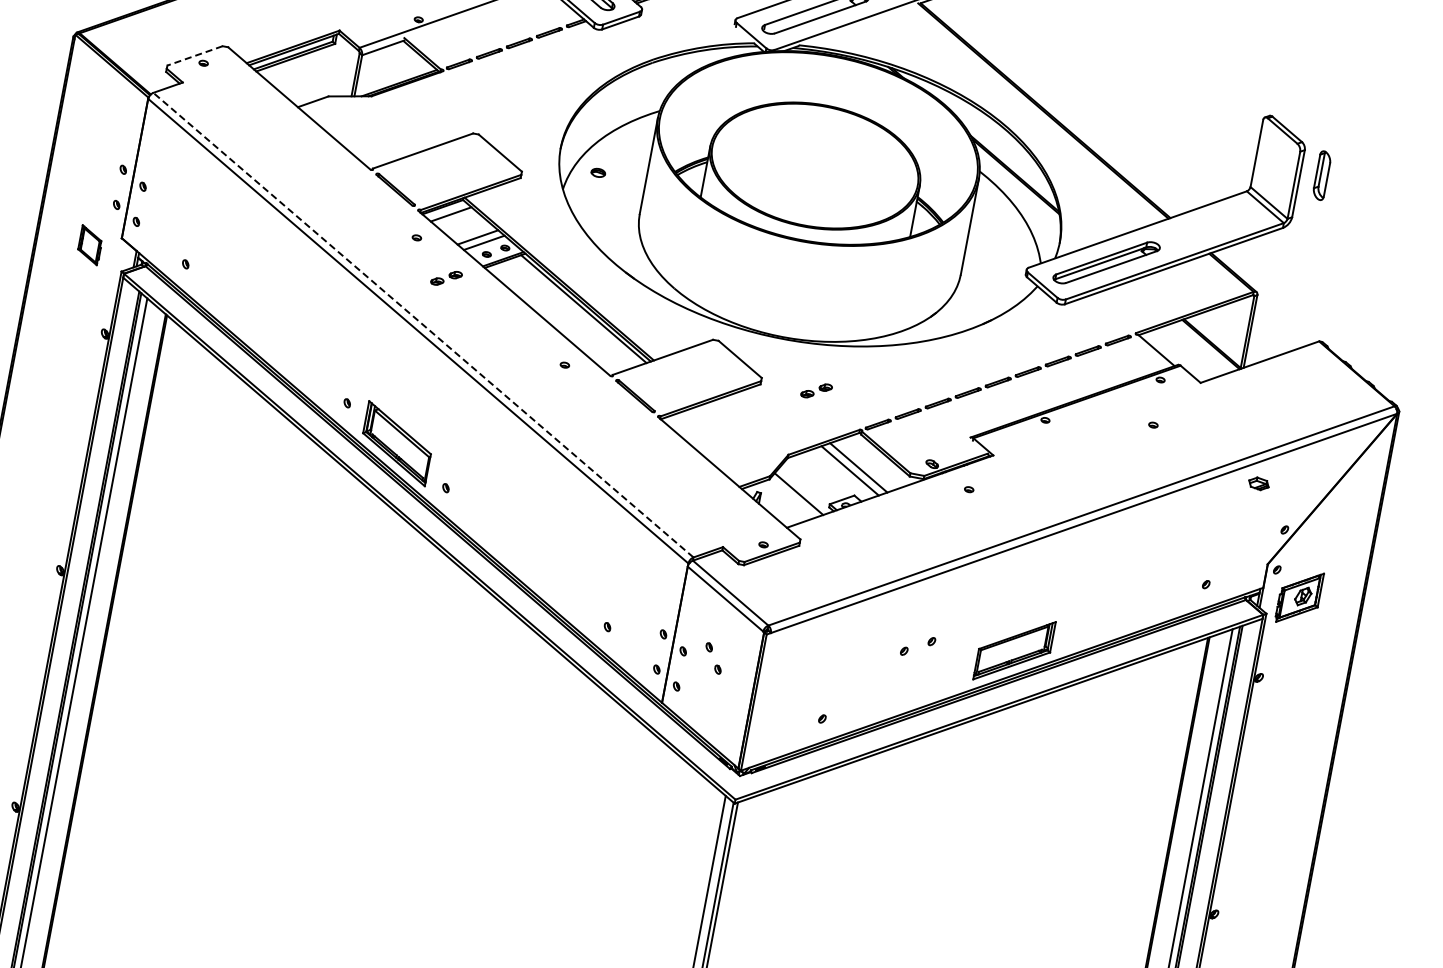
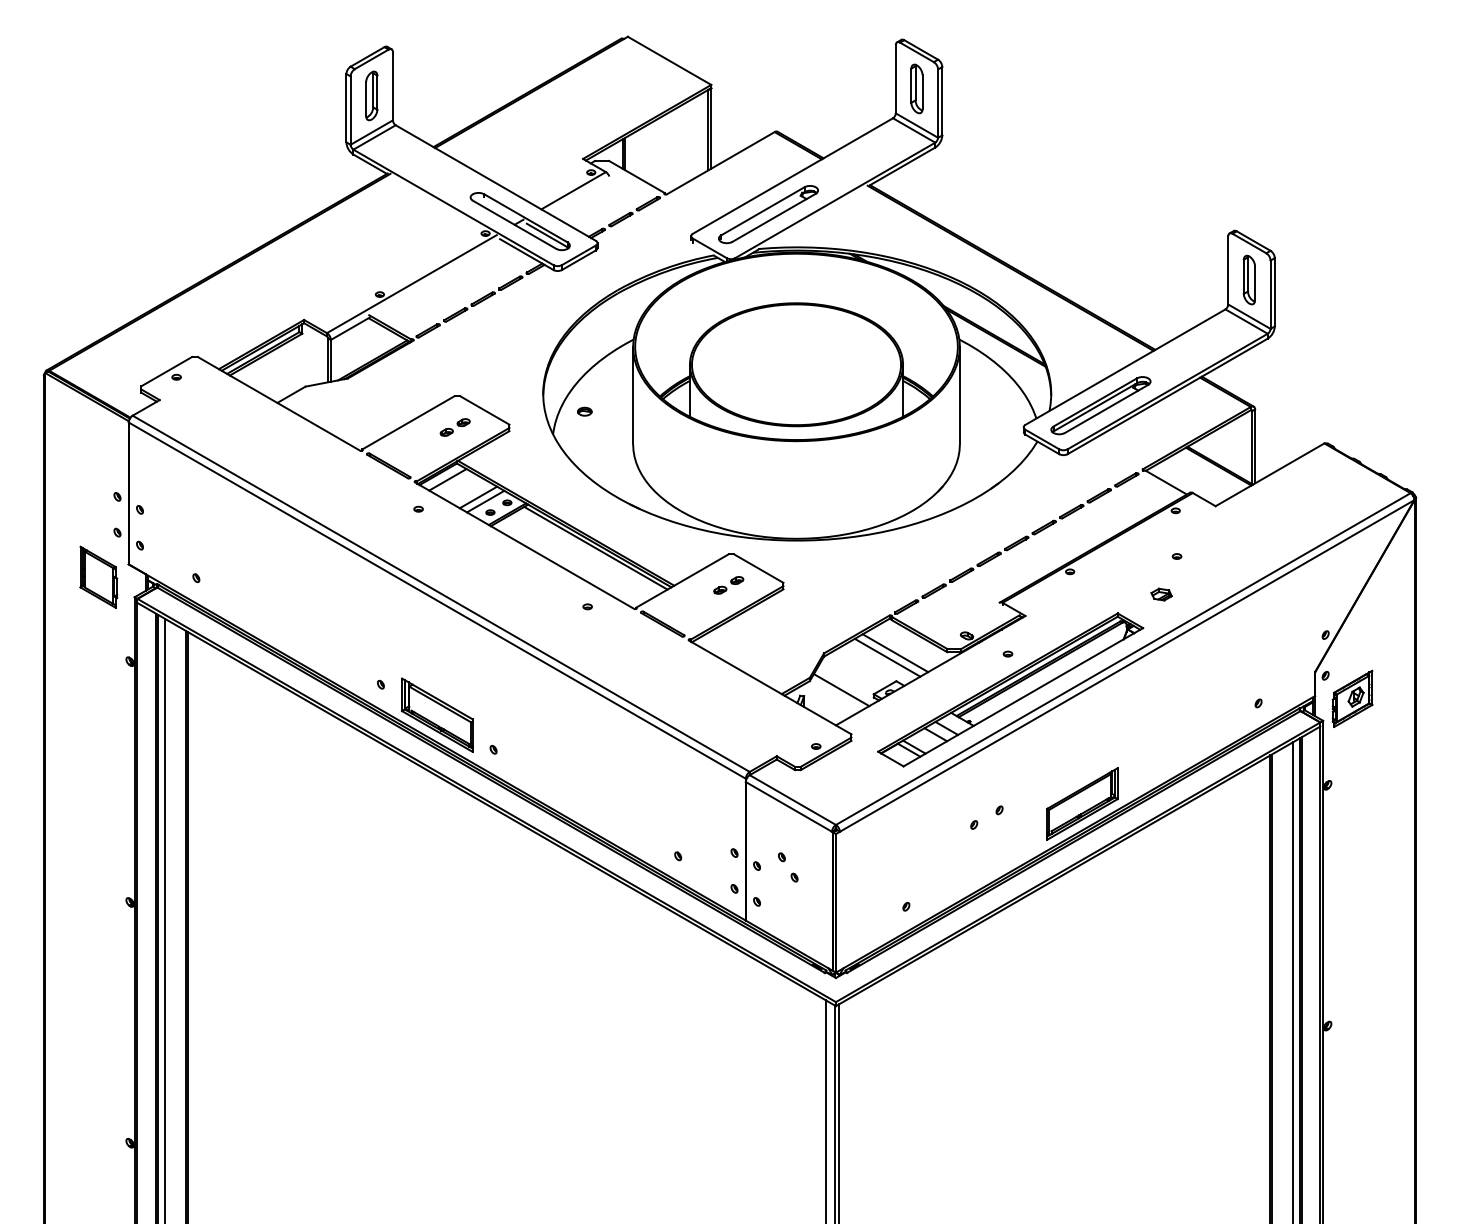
line: (194, 55) -> (166, 371), dashed -> solid
part: (1321, 174) -> (1248, 279), moved
part: (89, 244) -> (98, 576), size x1.67
part: (445, 278) -> (454, 427), moved
line: (422, 324) -> (440, 593), dashed -> solid
part: (816, 390) -> (728, 585), moved
part: (1258, 483) -> (1161, 594), moved
part: (965, 524) -> (1010, 689), added

